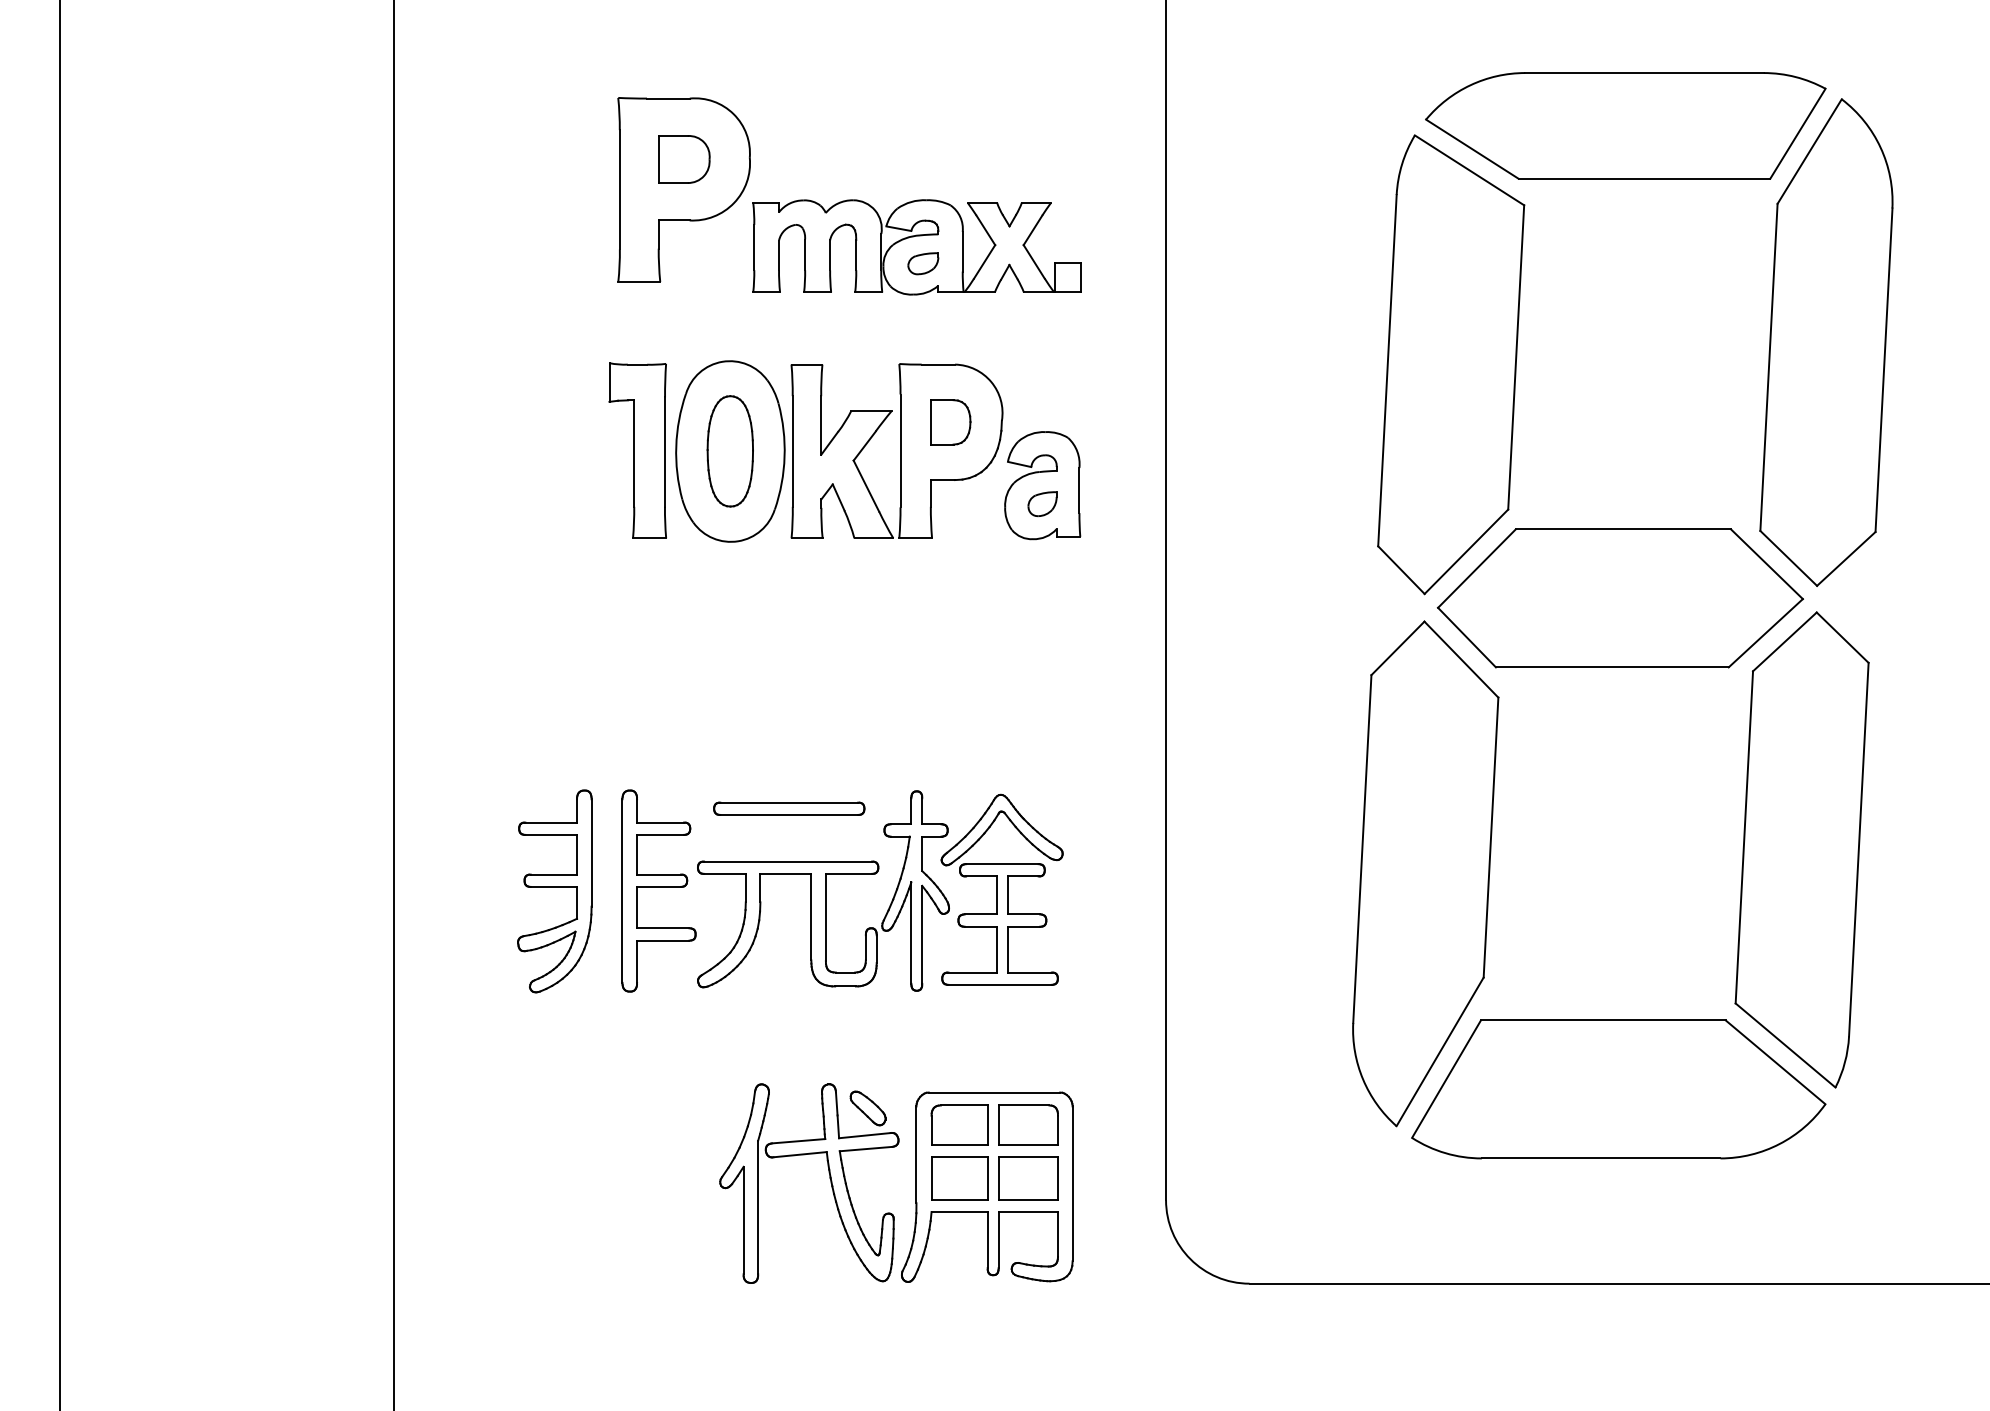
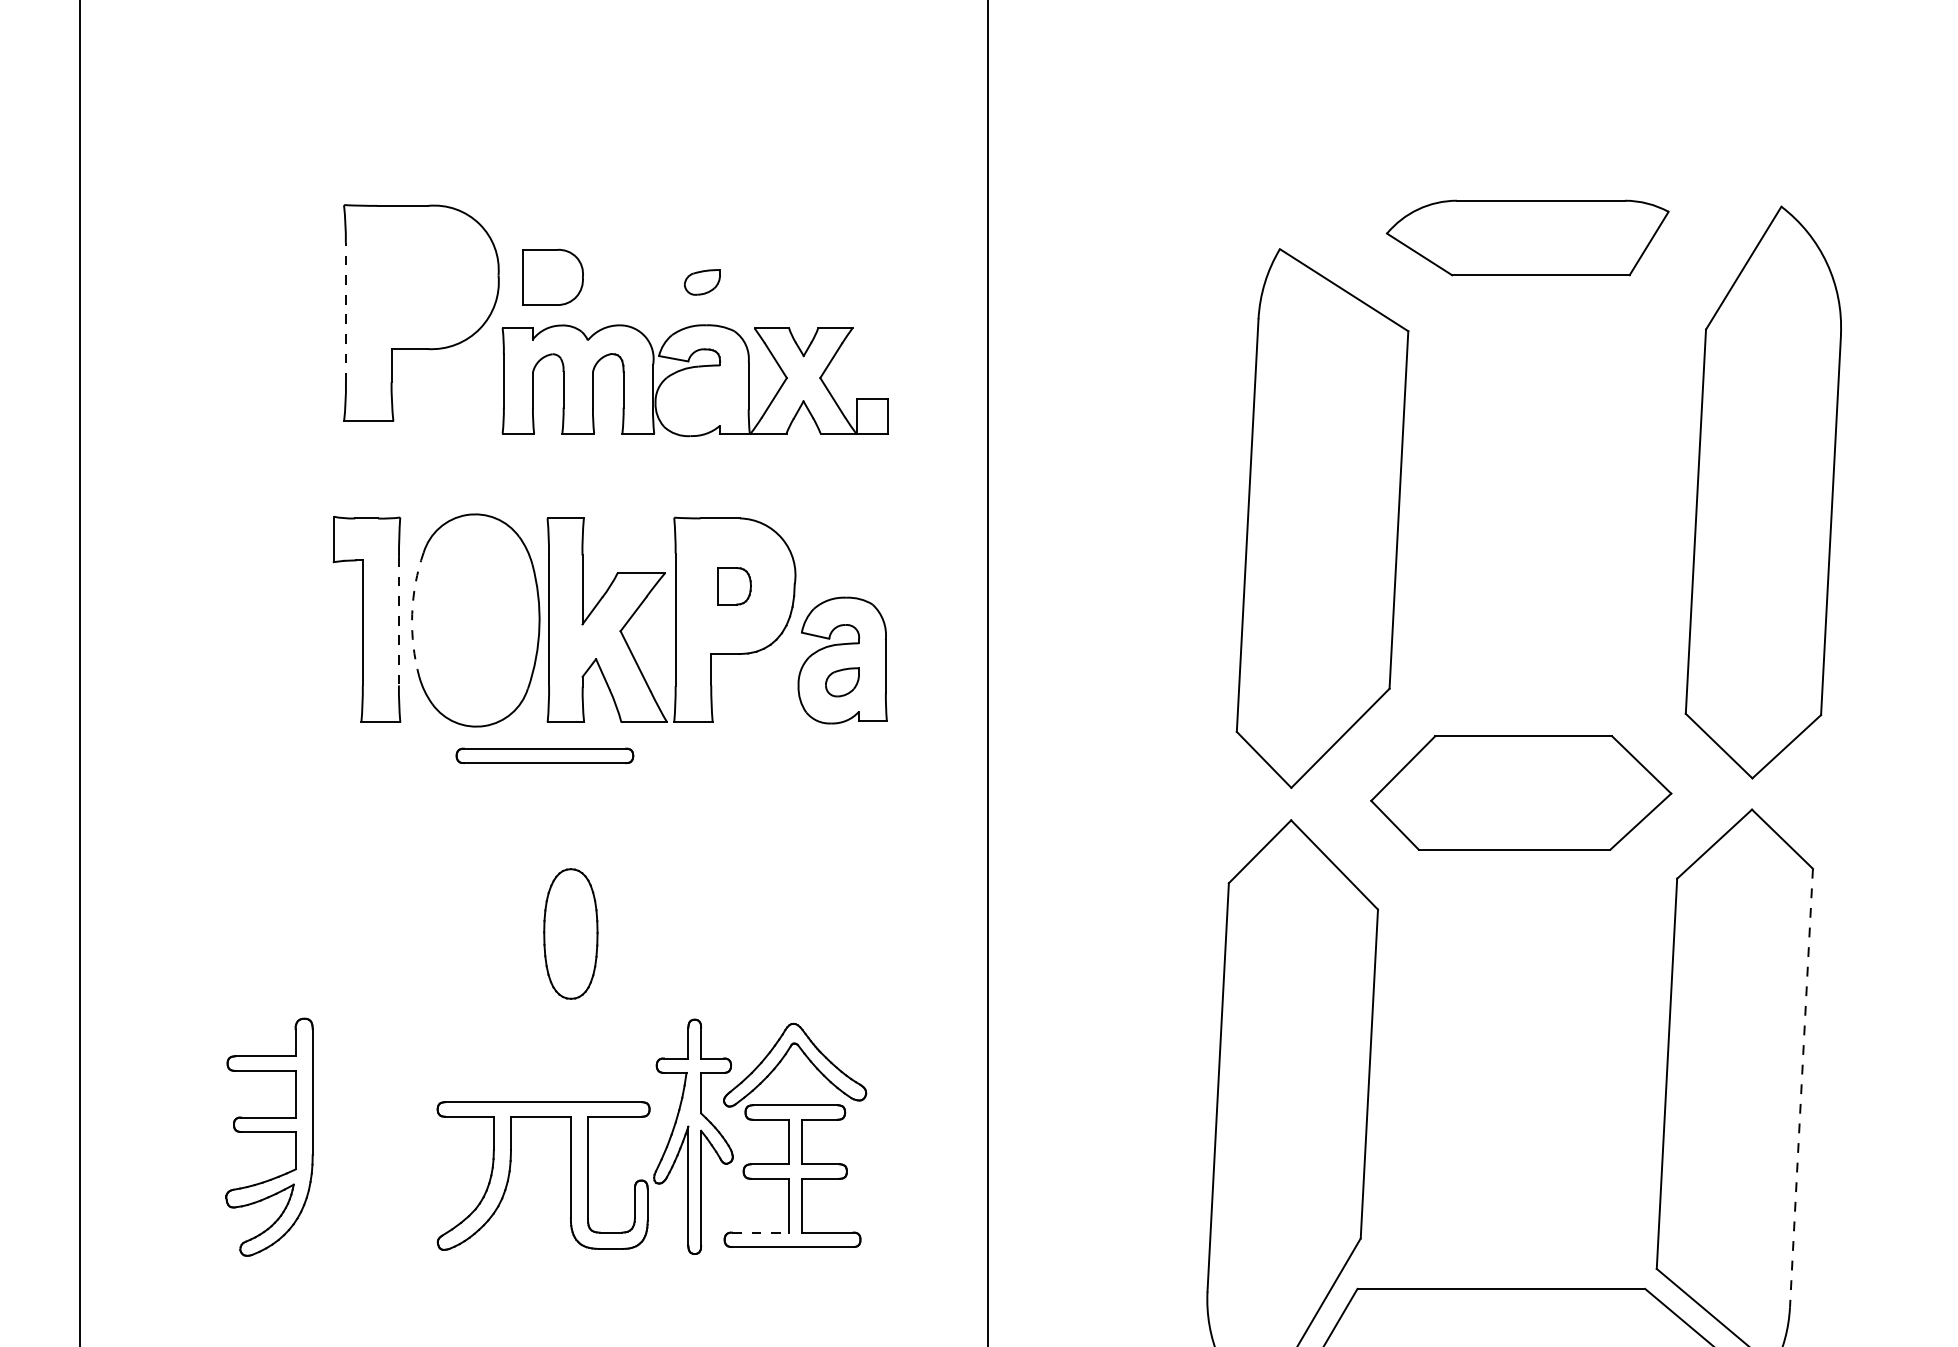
part: (1625, 125) -> (1527, 237), size x0.6
part: (684, 159) -> (553, 277), moved
line: (619, 189) -> (345, 312), solid -> dashed
part: (923, 263) -> (702, 282), moved
part: (950, 422) -> (734, 586), size x0.7
arc: (676, 446) -> (412, 614), solid -> dashed
part: (729, 451) -> (569, 934), moved
line: (665, 452) -> (399, 621), solid -> dashed
part: (1619, 598) -> (1520, 793), size x0.7
part: (789, 808) -> (545, 755), moved
line: (1858, 850) -> (1801, 1089), solid -> dashed
part: (658, 890) -> (391, 1136), removed
line: (973, 972) -> (761, 1232), solid -> dashed

